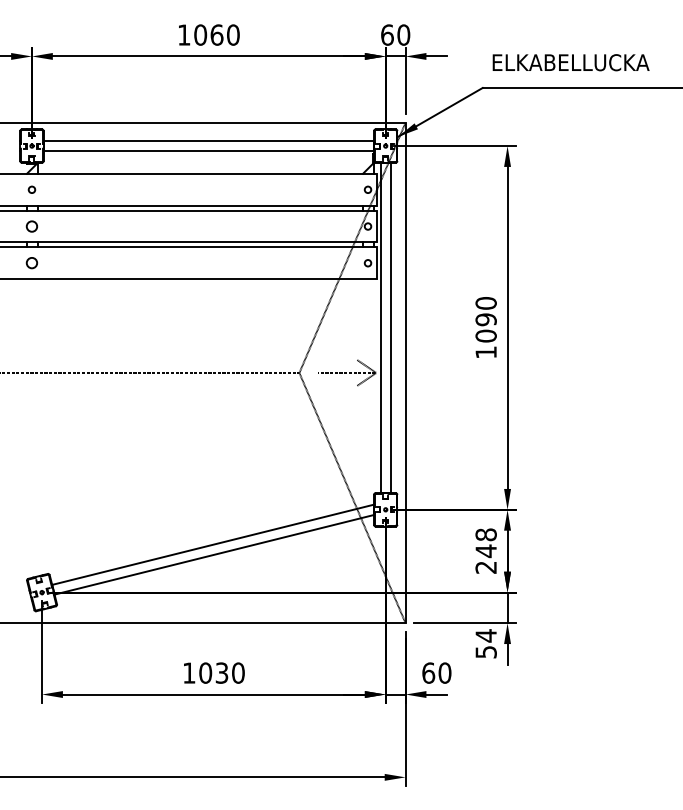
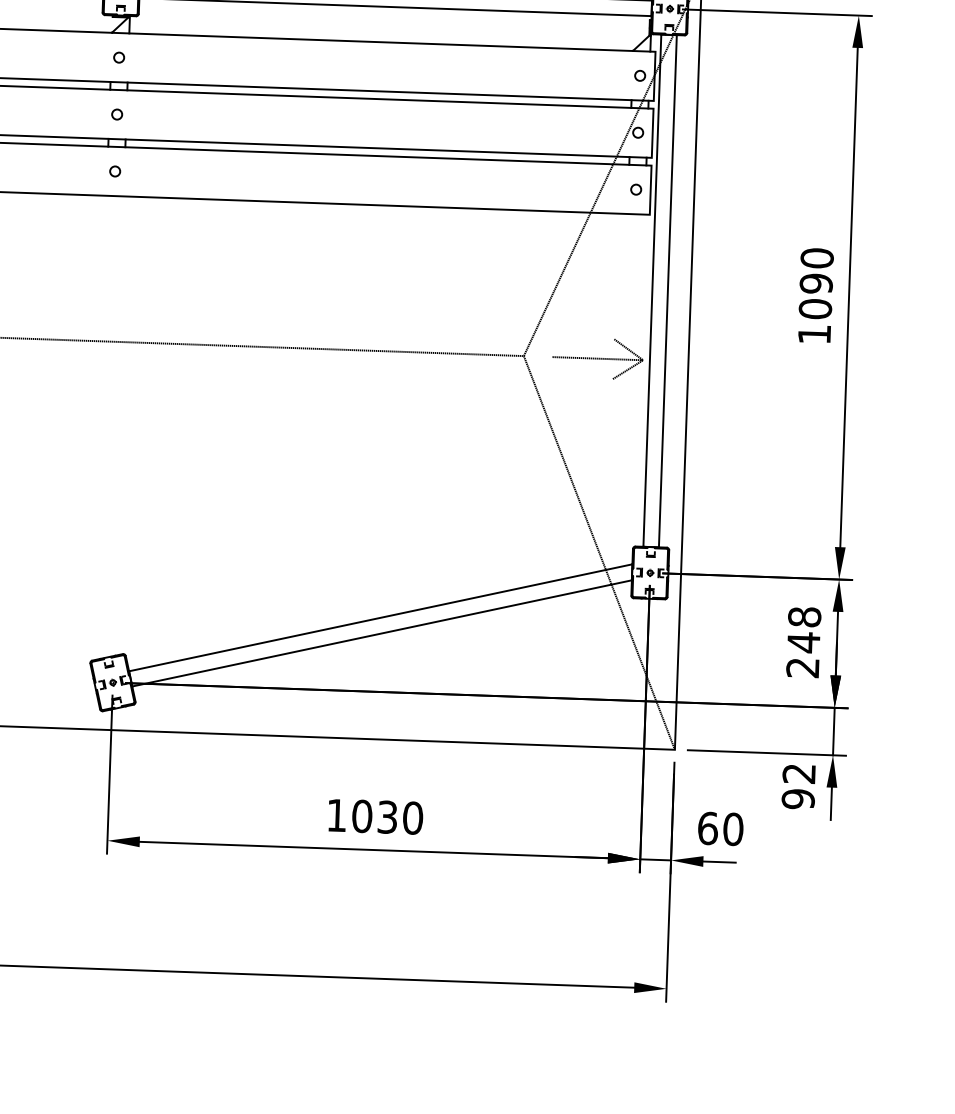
circle: (31, 226) -> (116, 114), size x0.62
circle: (31, 263) -> (114, 171), size x0.62
text: (485, 643) -> (797, 785), 54 -> 92

